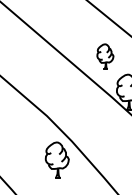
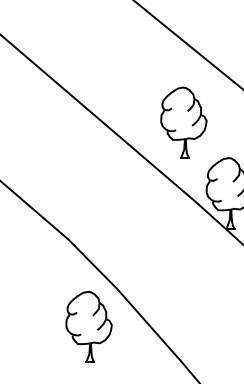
part: (105, 56) -> (184, 122), size x1.43

